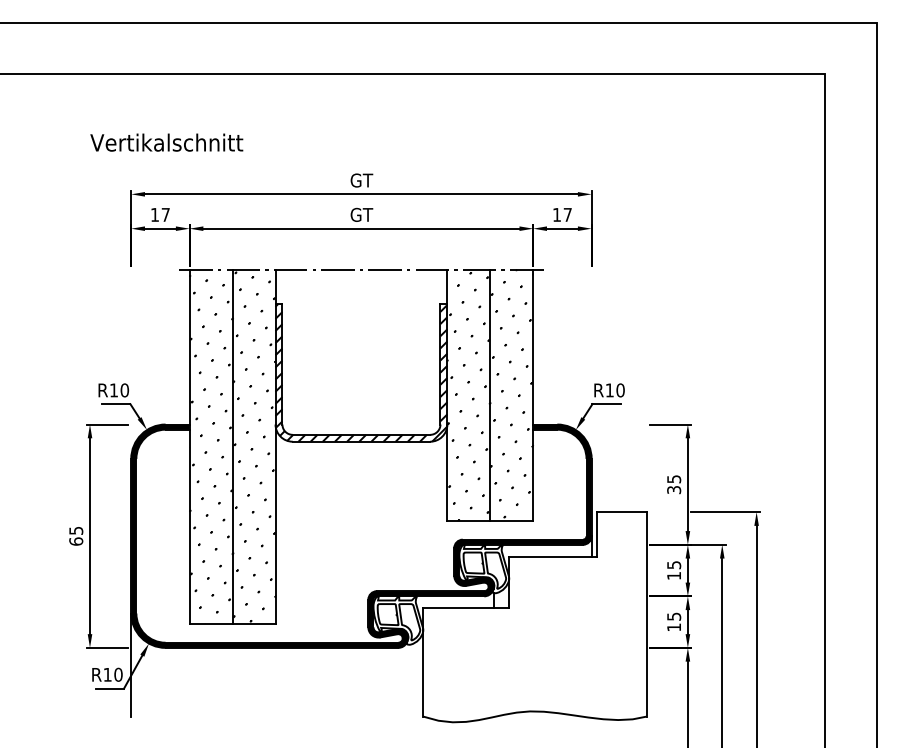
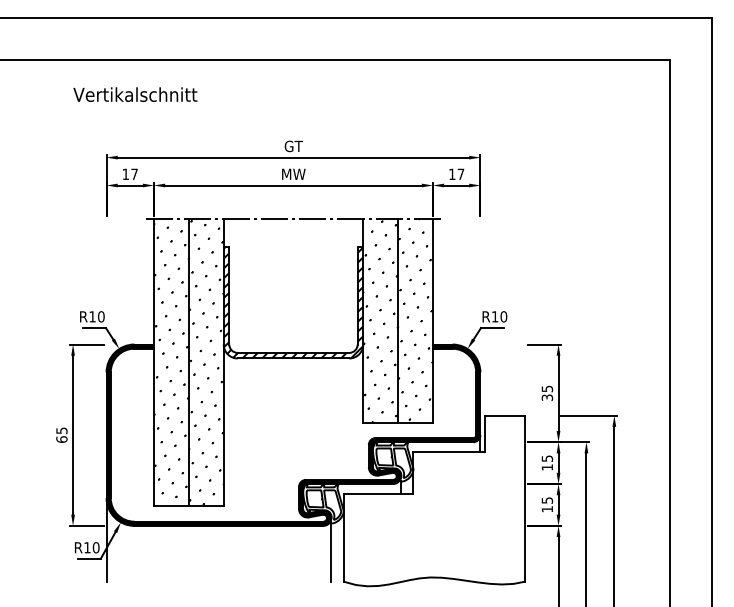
text: (166, 142) -> (135, 94), moved
text: (361, 215) -> (293, 174), GT -> MW
line: (408, 676) -> (331, 549), added

